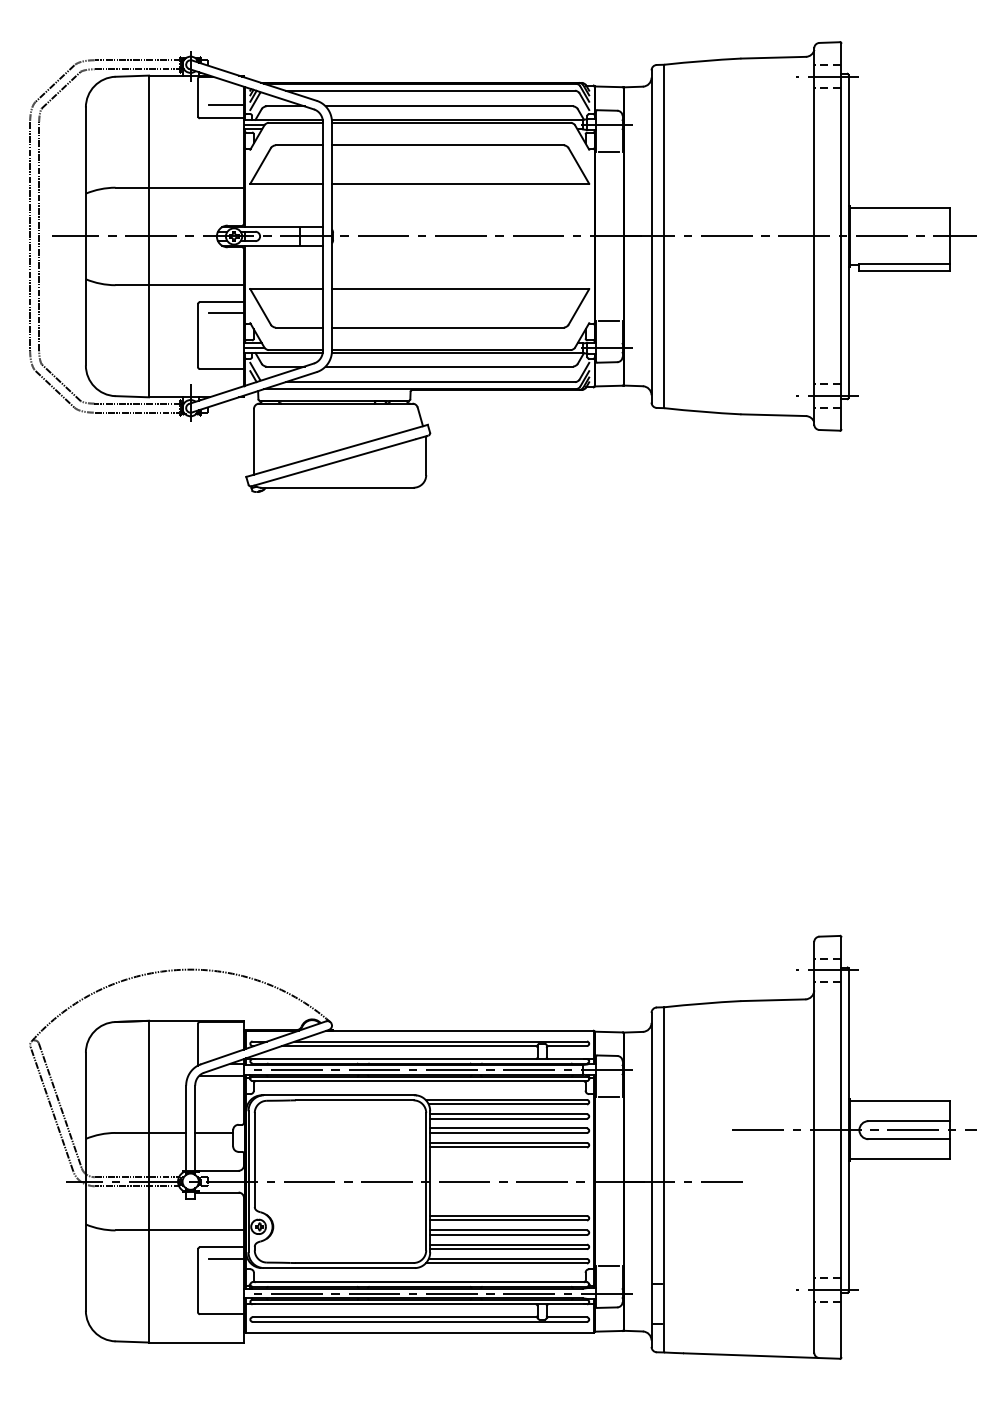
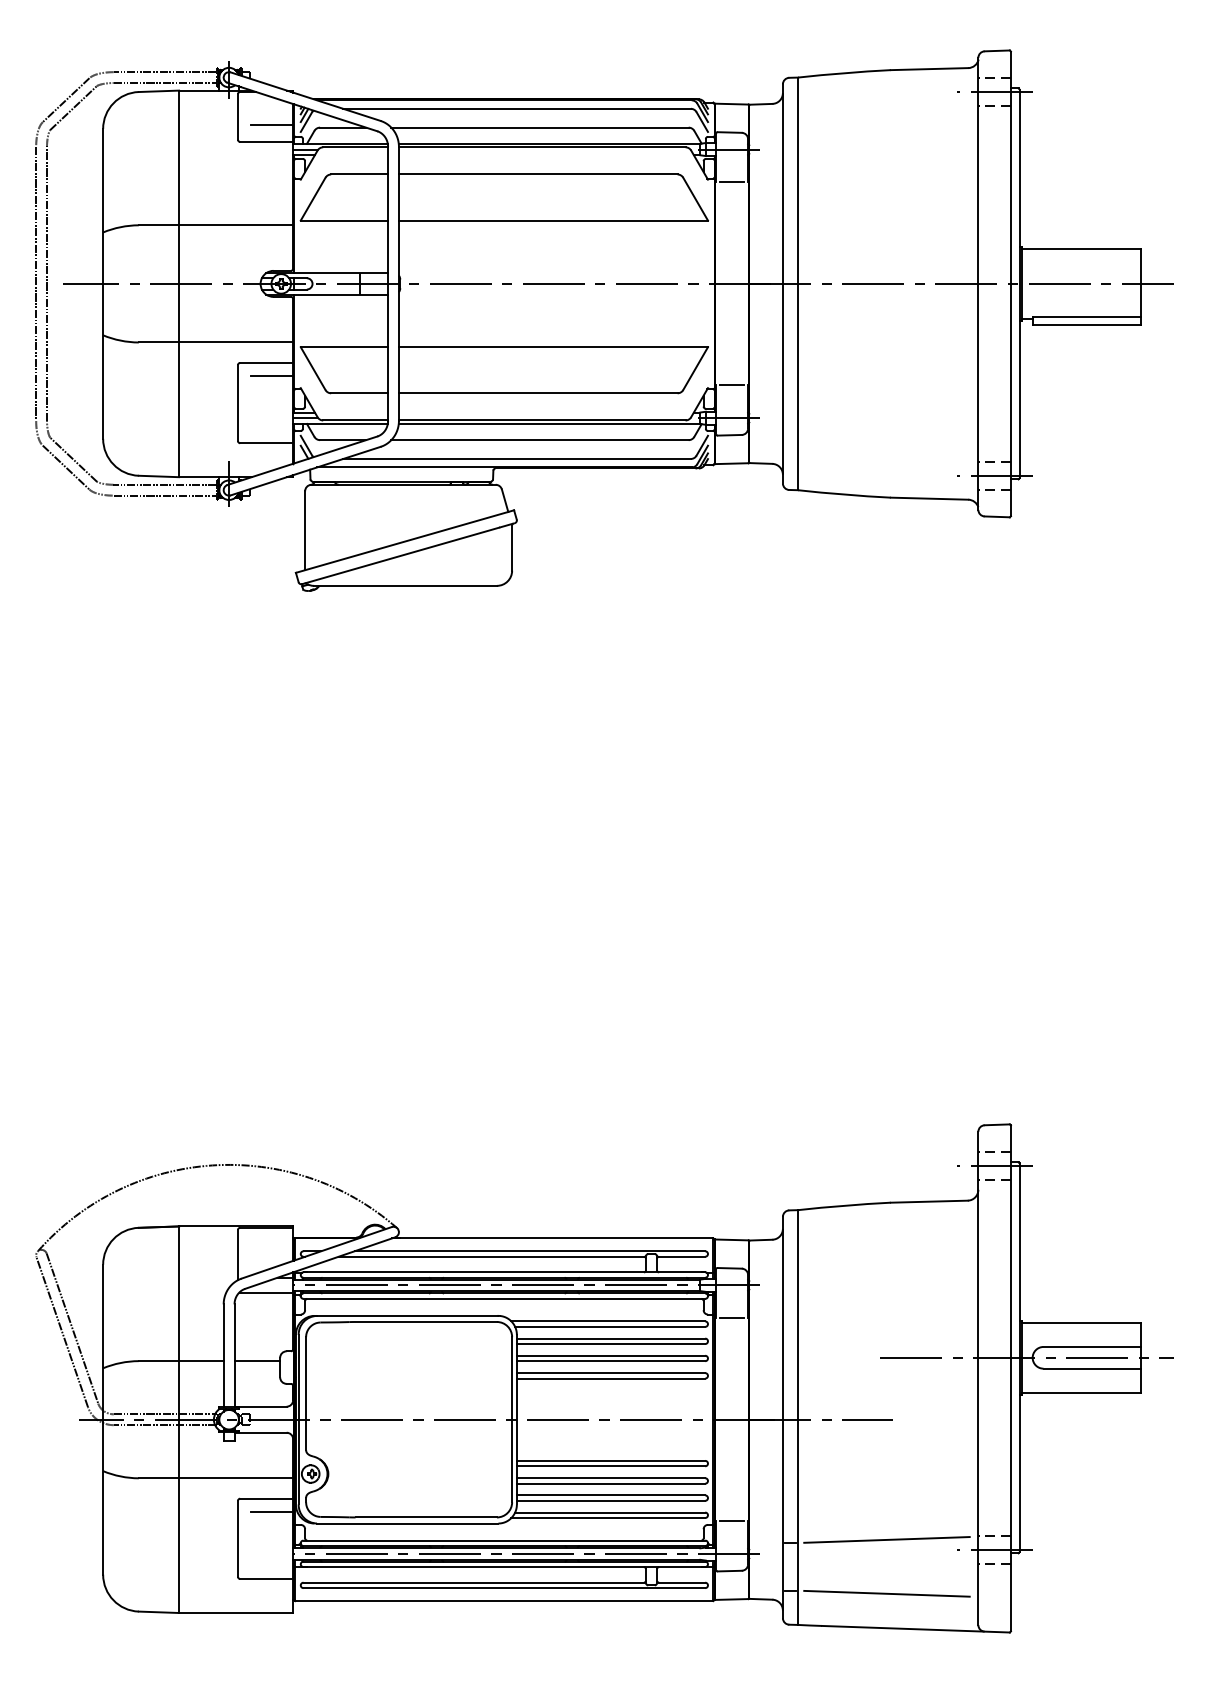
line: (737, 1281) -> (886, 1539), added
line: (737, 1326) -> (886, 1593), added

